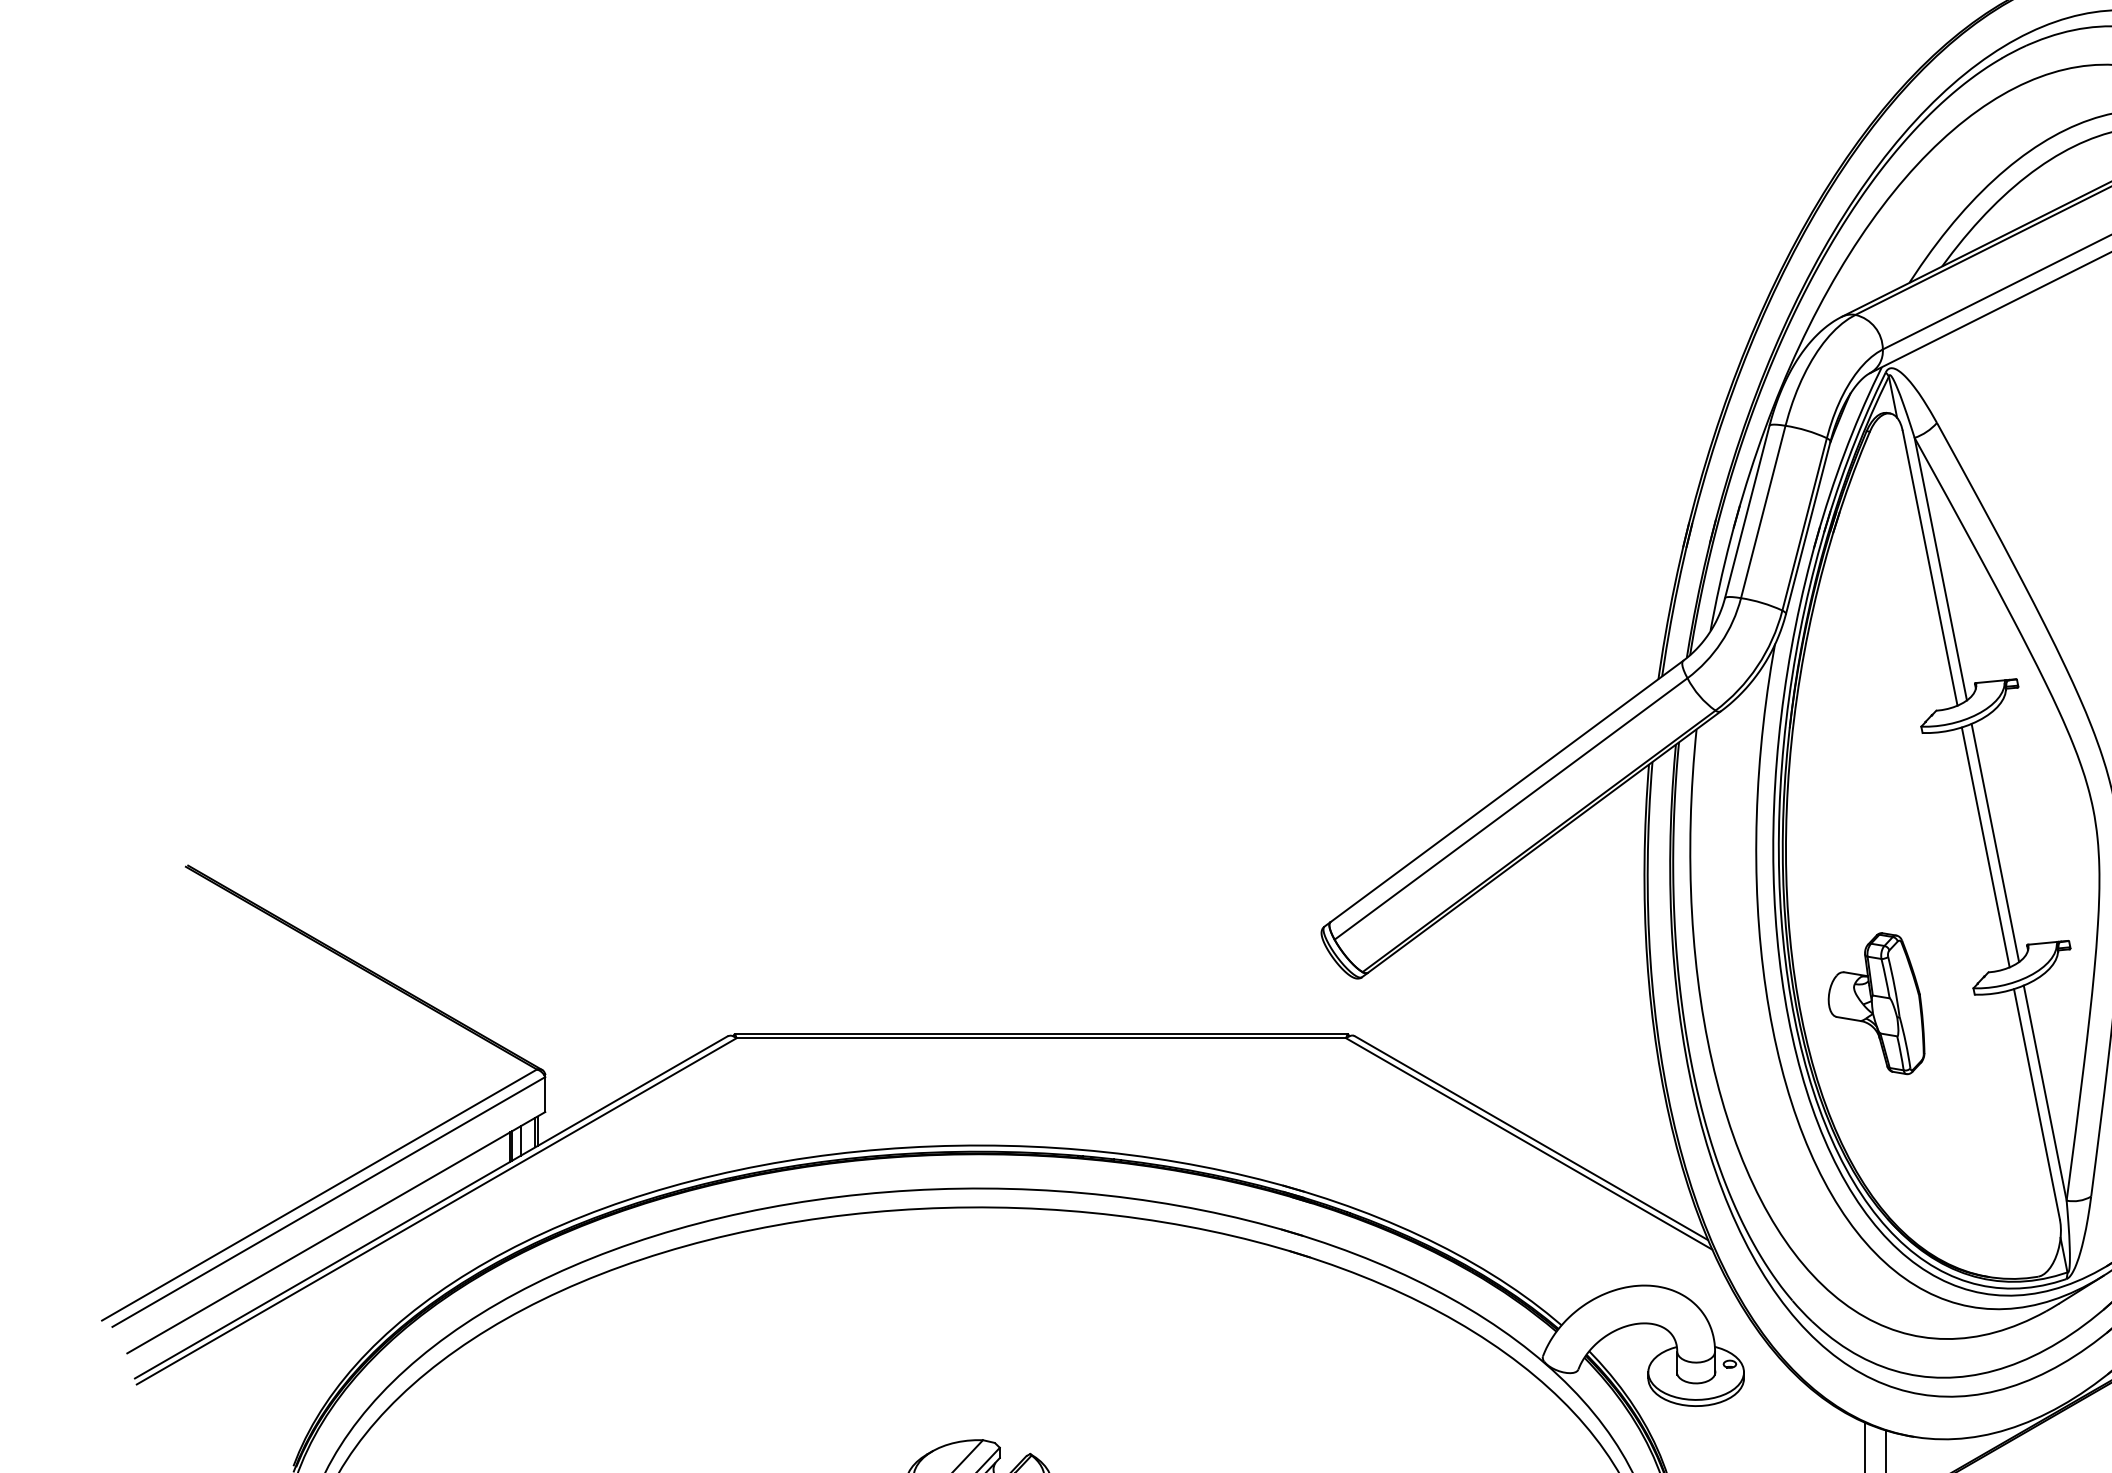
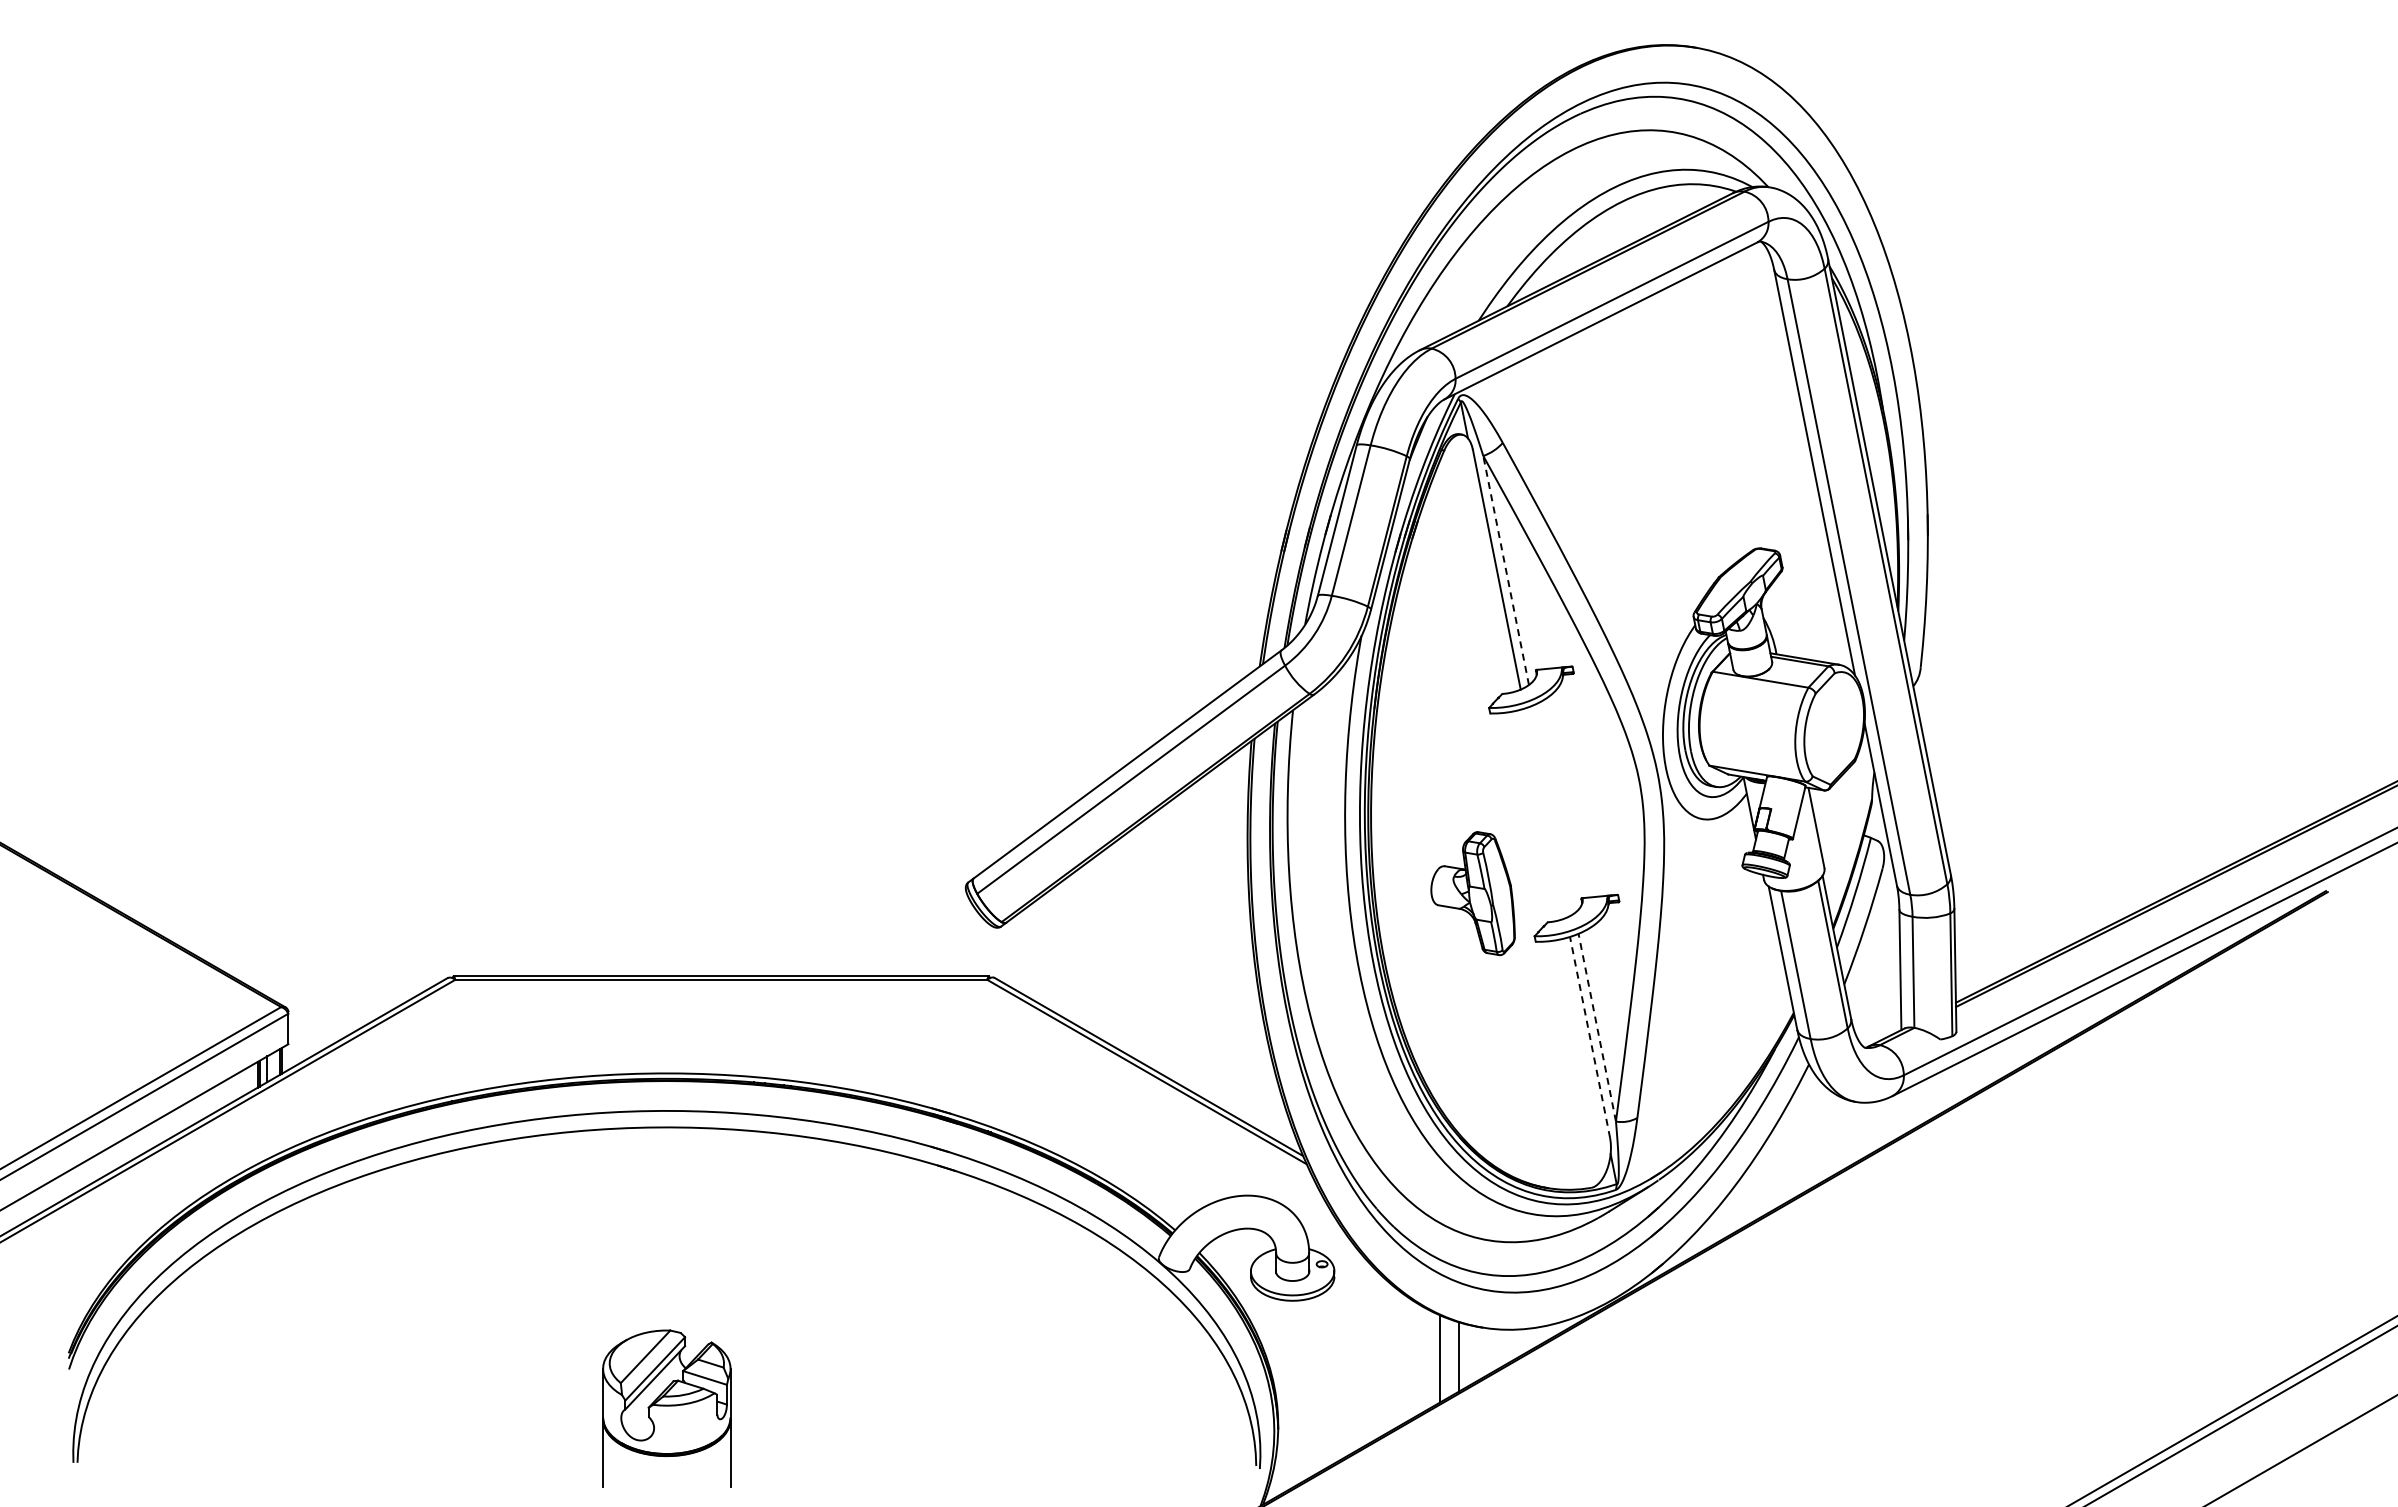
line: (1941, 569) -> (1506, 570), solid -> dashed
line: (1995, 843) -> (1553, 809), removed
line: (1985, 846) -> (1545, 812), removed
part: (1875, 1003) -> (1472, 893), moved
line: (2045, 1092) -> (1597, 1027), solid -> dashed
line: (2036, 1104) -> (1589, 1037), solid -> dashed

